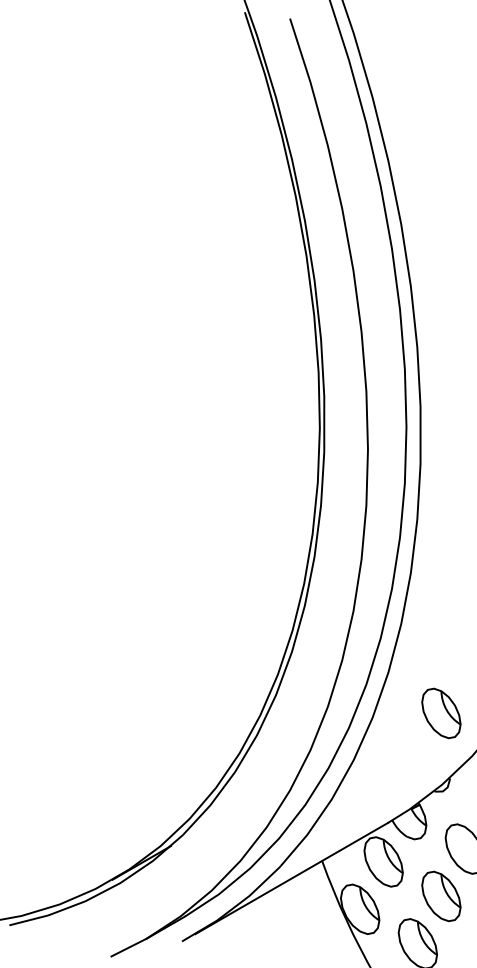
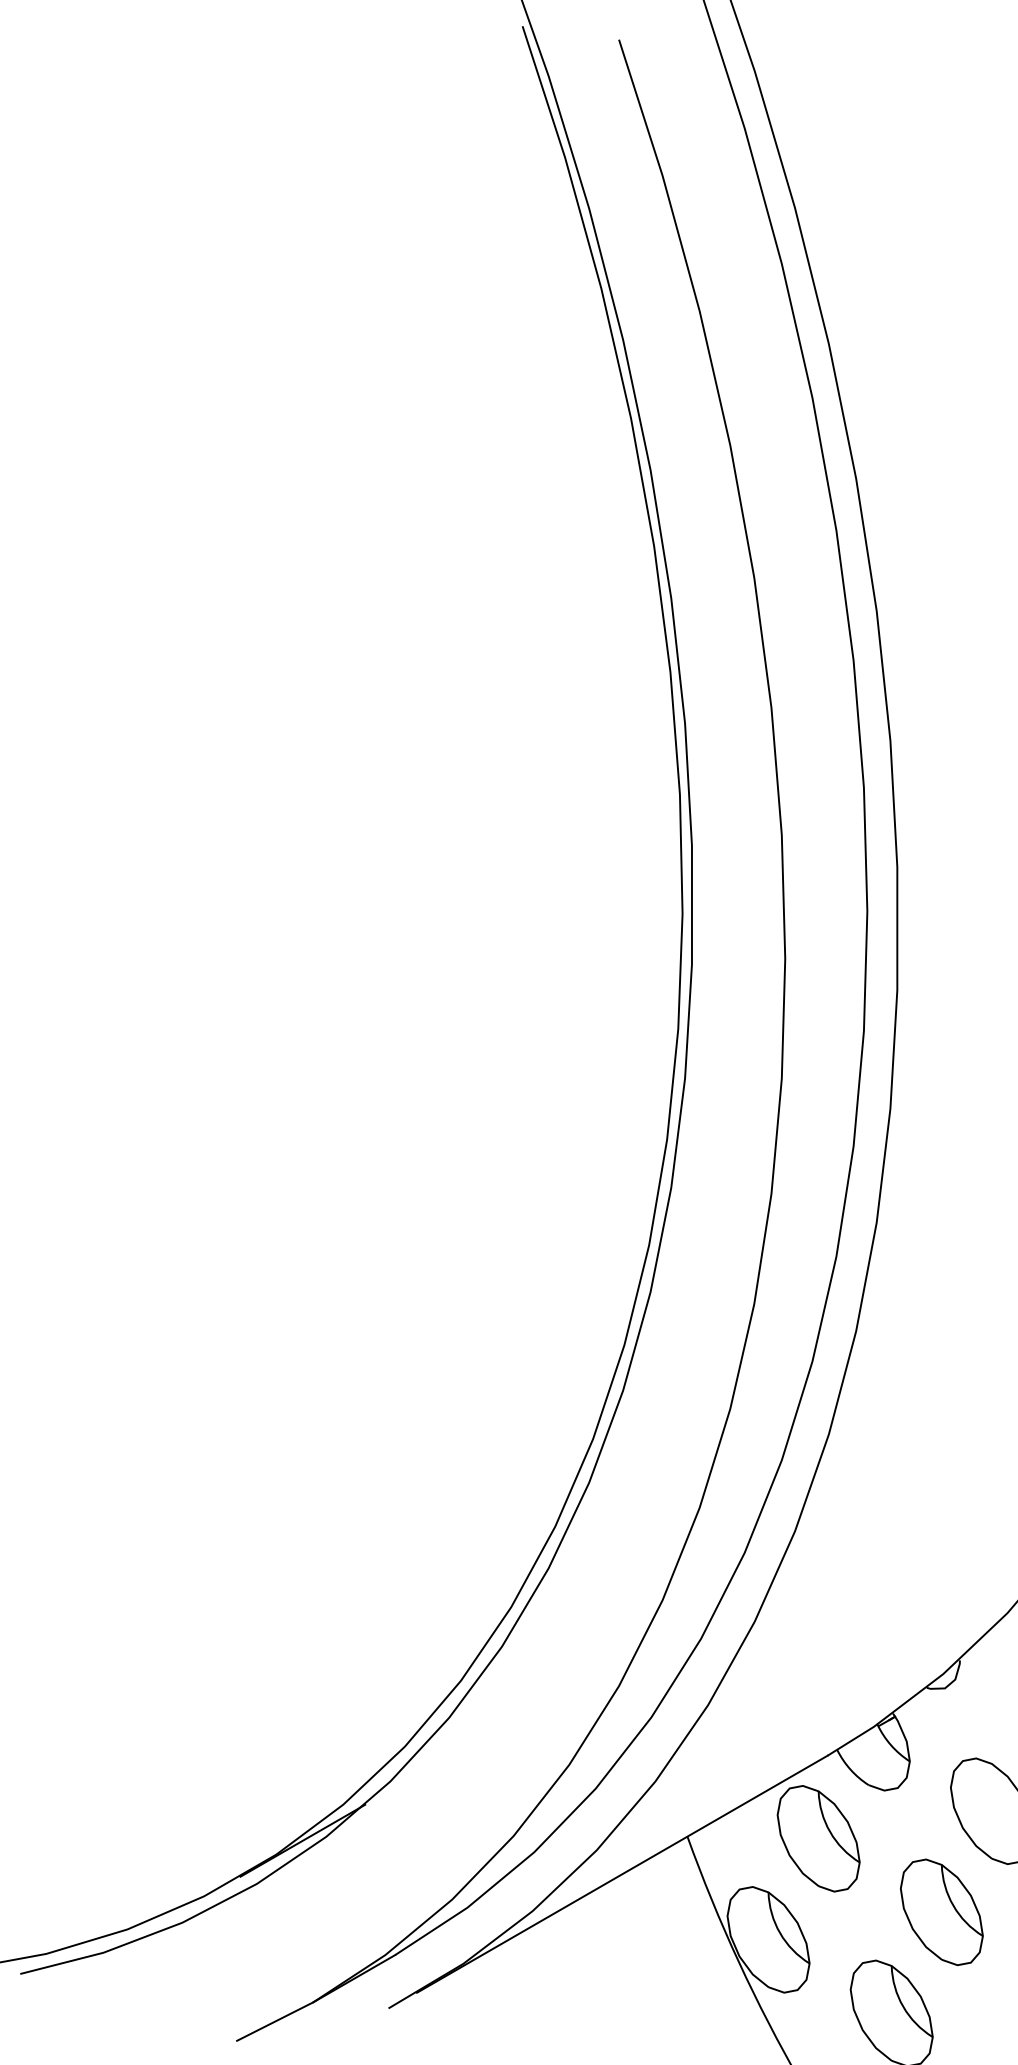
part: (441, 713) -> (942, 1522), removed

